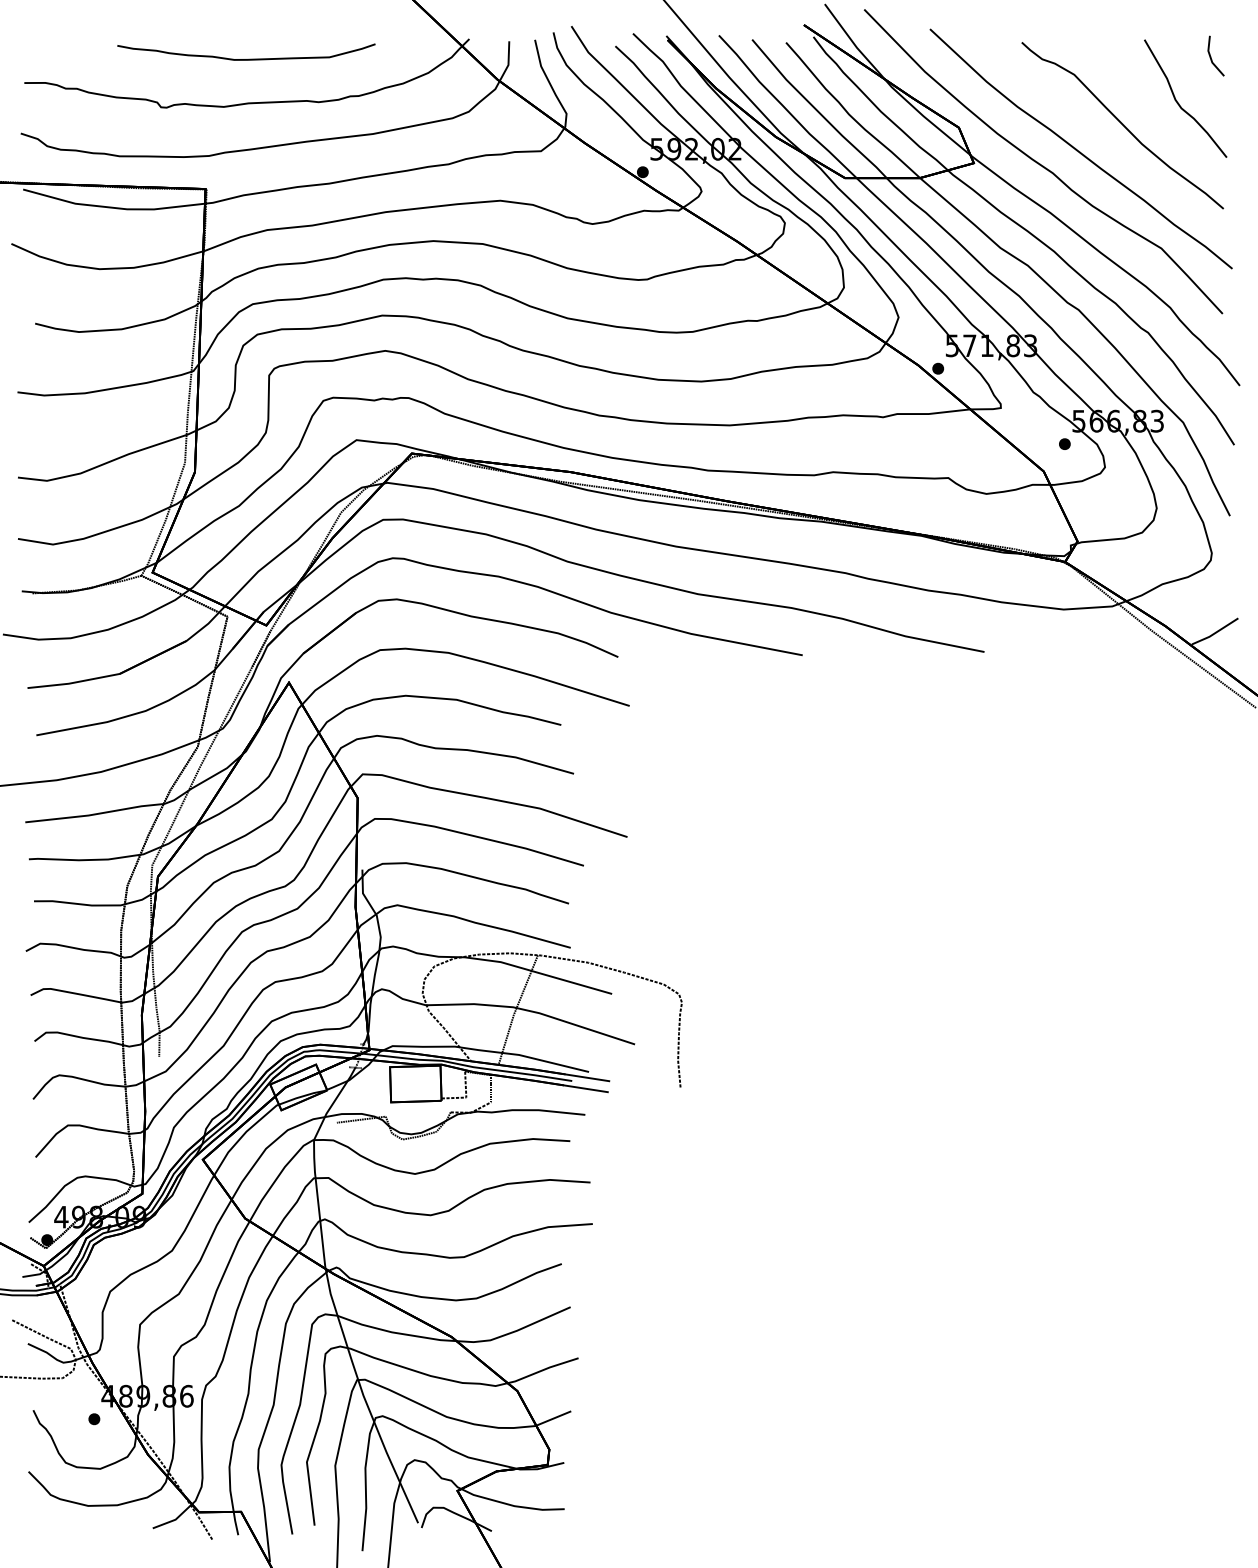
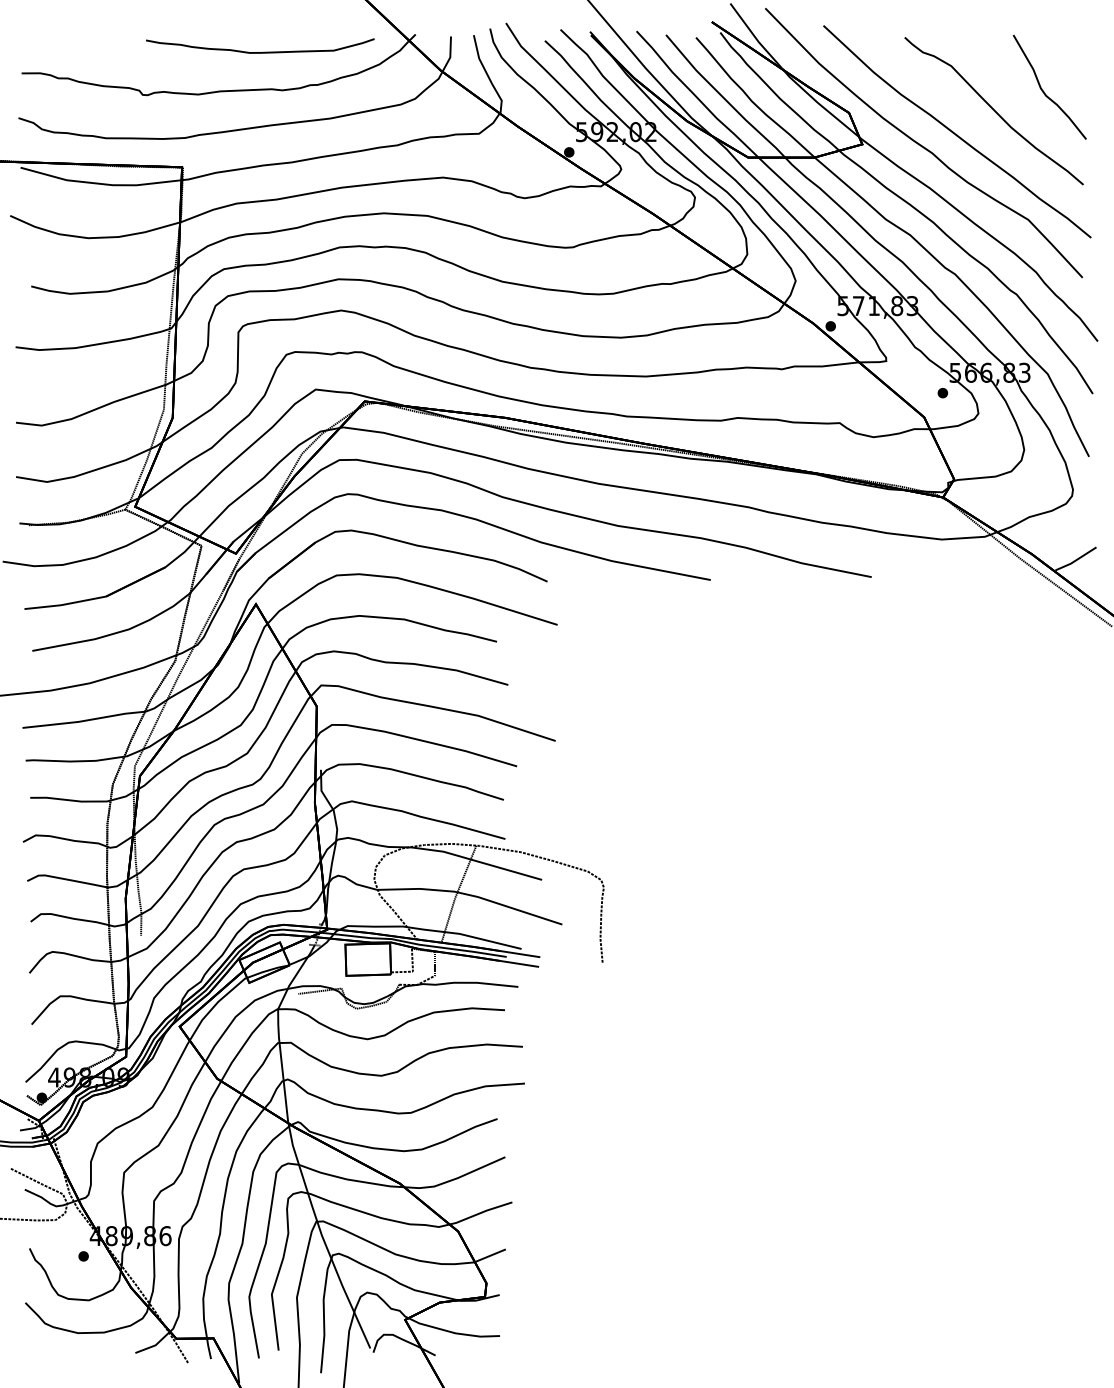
curve: (248, 58) -> (262, 51), moved
line: (1212, 58) -> (1073, 51), removed

